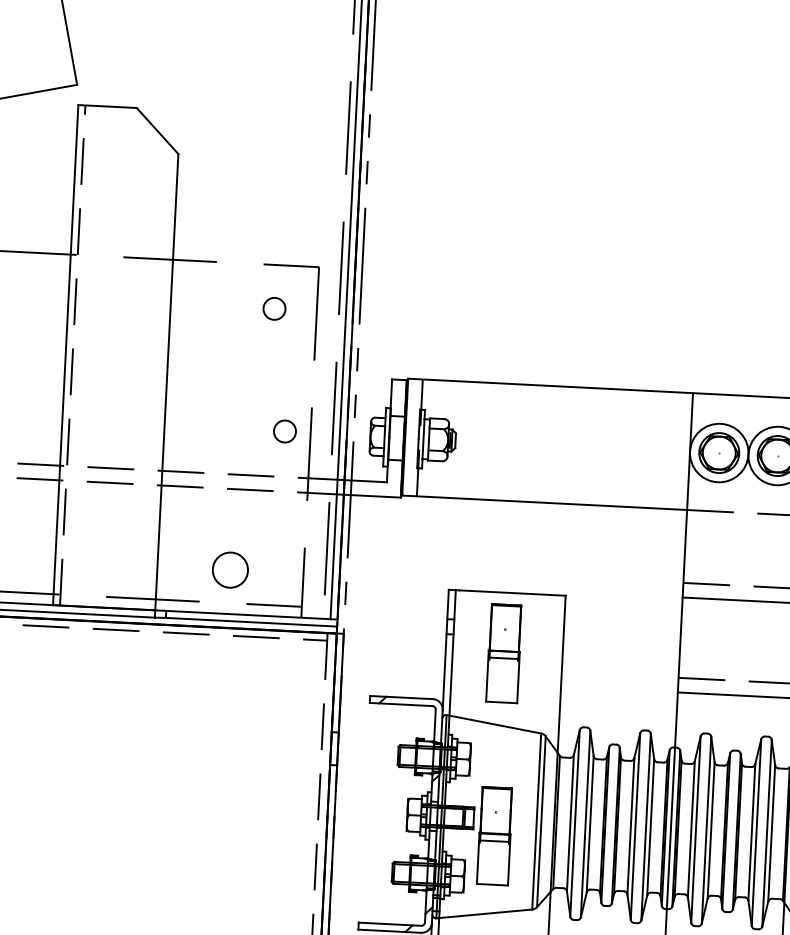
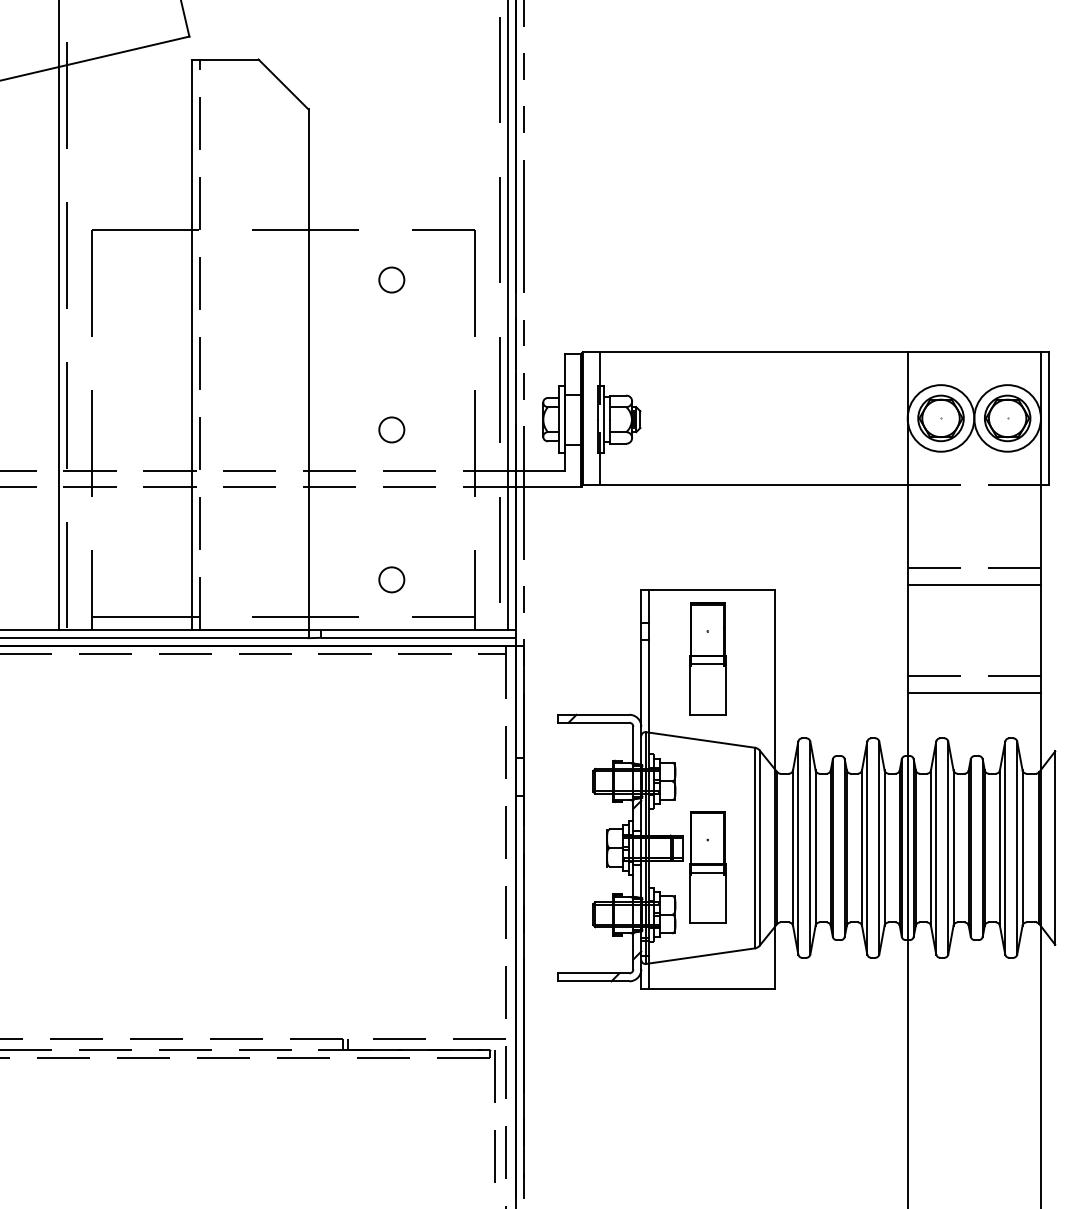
circle: (274, 308) -> (391, 279), moved
circle: (284, 431) -> (391, 429), moved
circle: (230, 569) -> (391, 579), size x0.62

